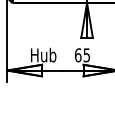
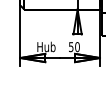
text: (81, 55) -> (73, 47), 65 -> 50

